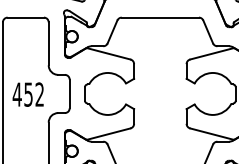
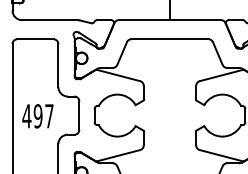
text: (33, 94) -> (43, 116), 452 -> 497

